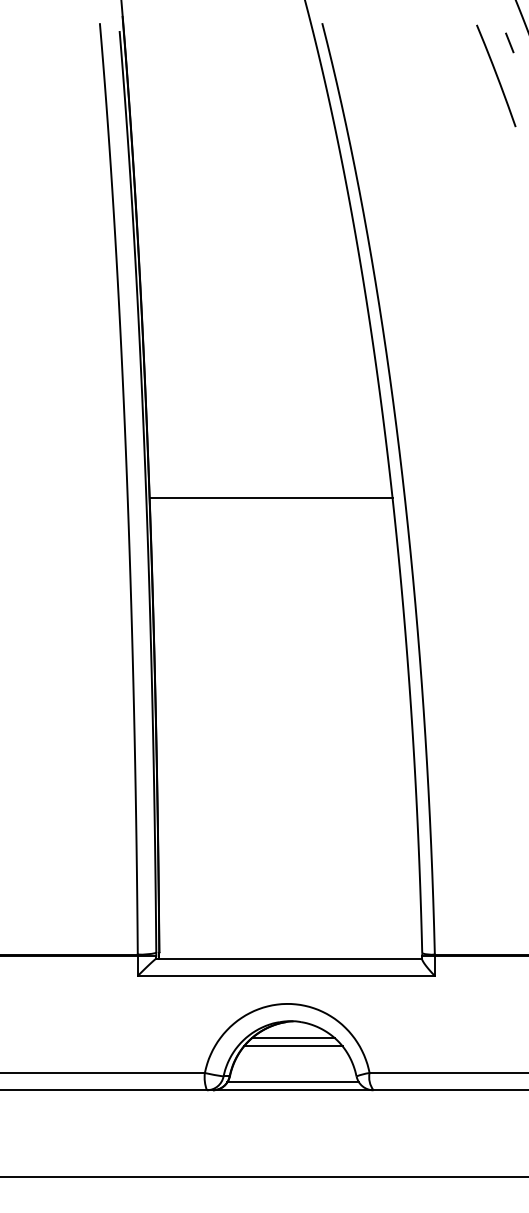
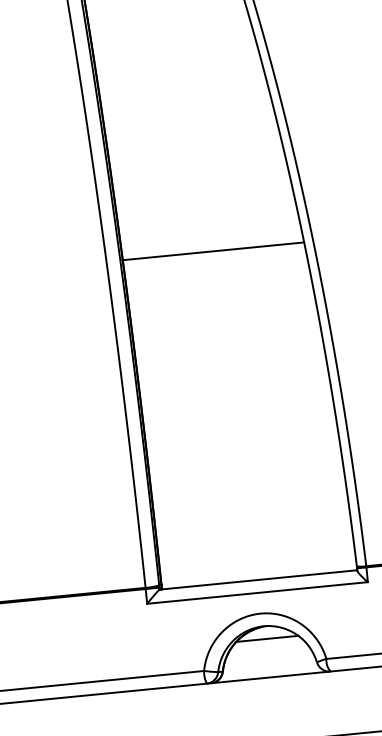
line: (270, 497) -> (212, 251), moved
line: (293, 1046) -> (267, 644), removed
line: (293, 1082) -> (270, 671), removed

